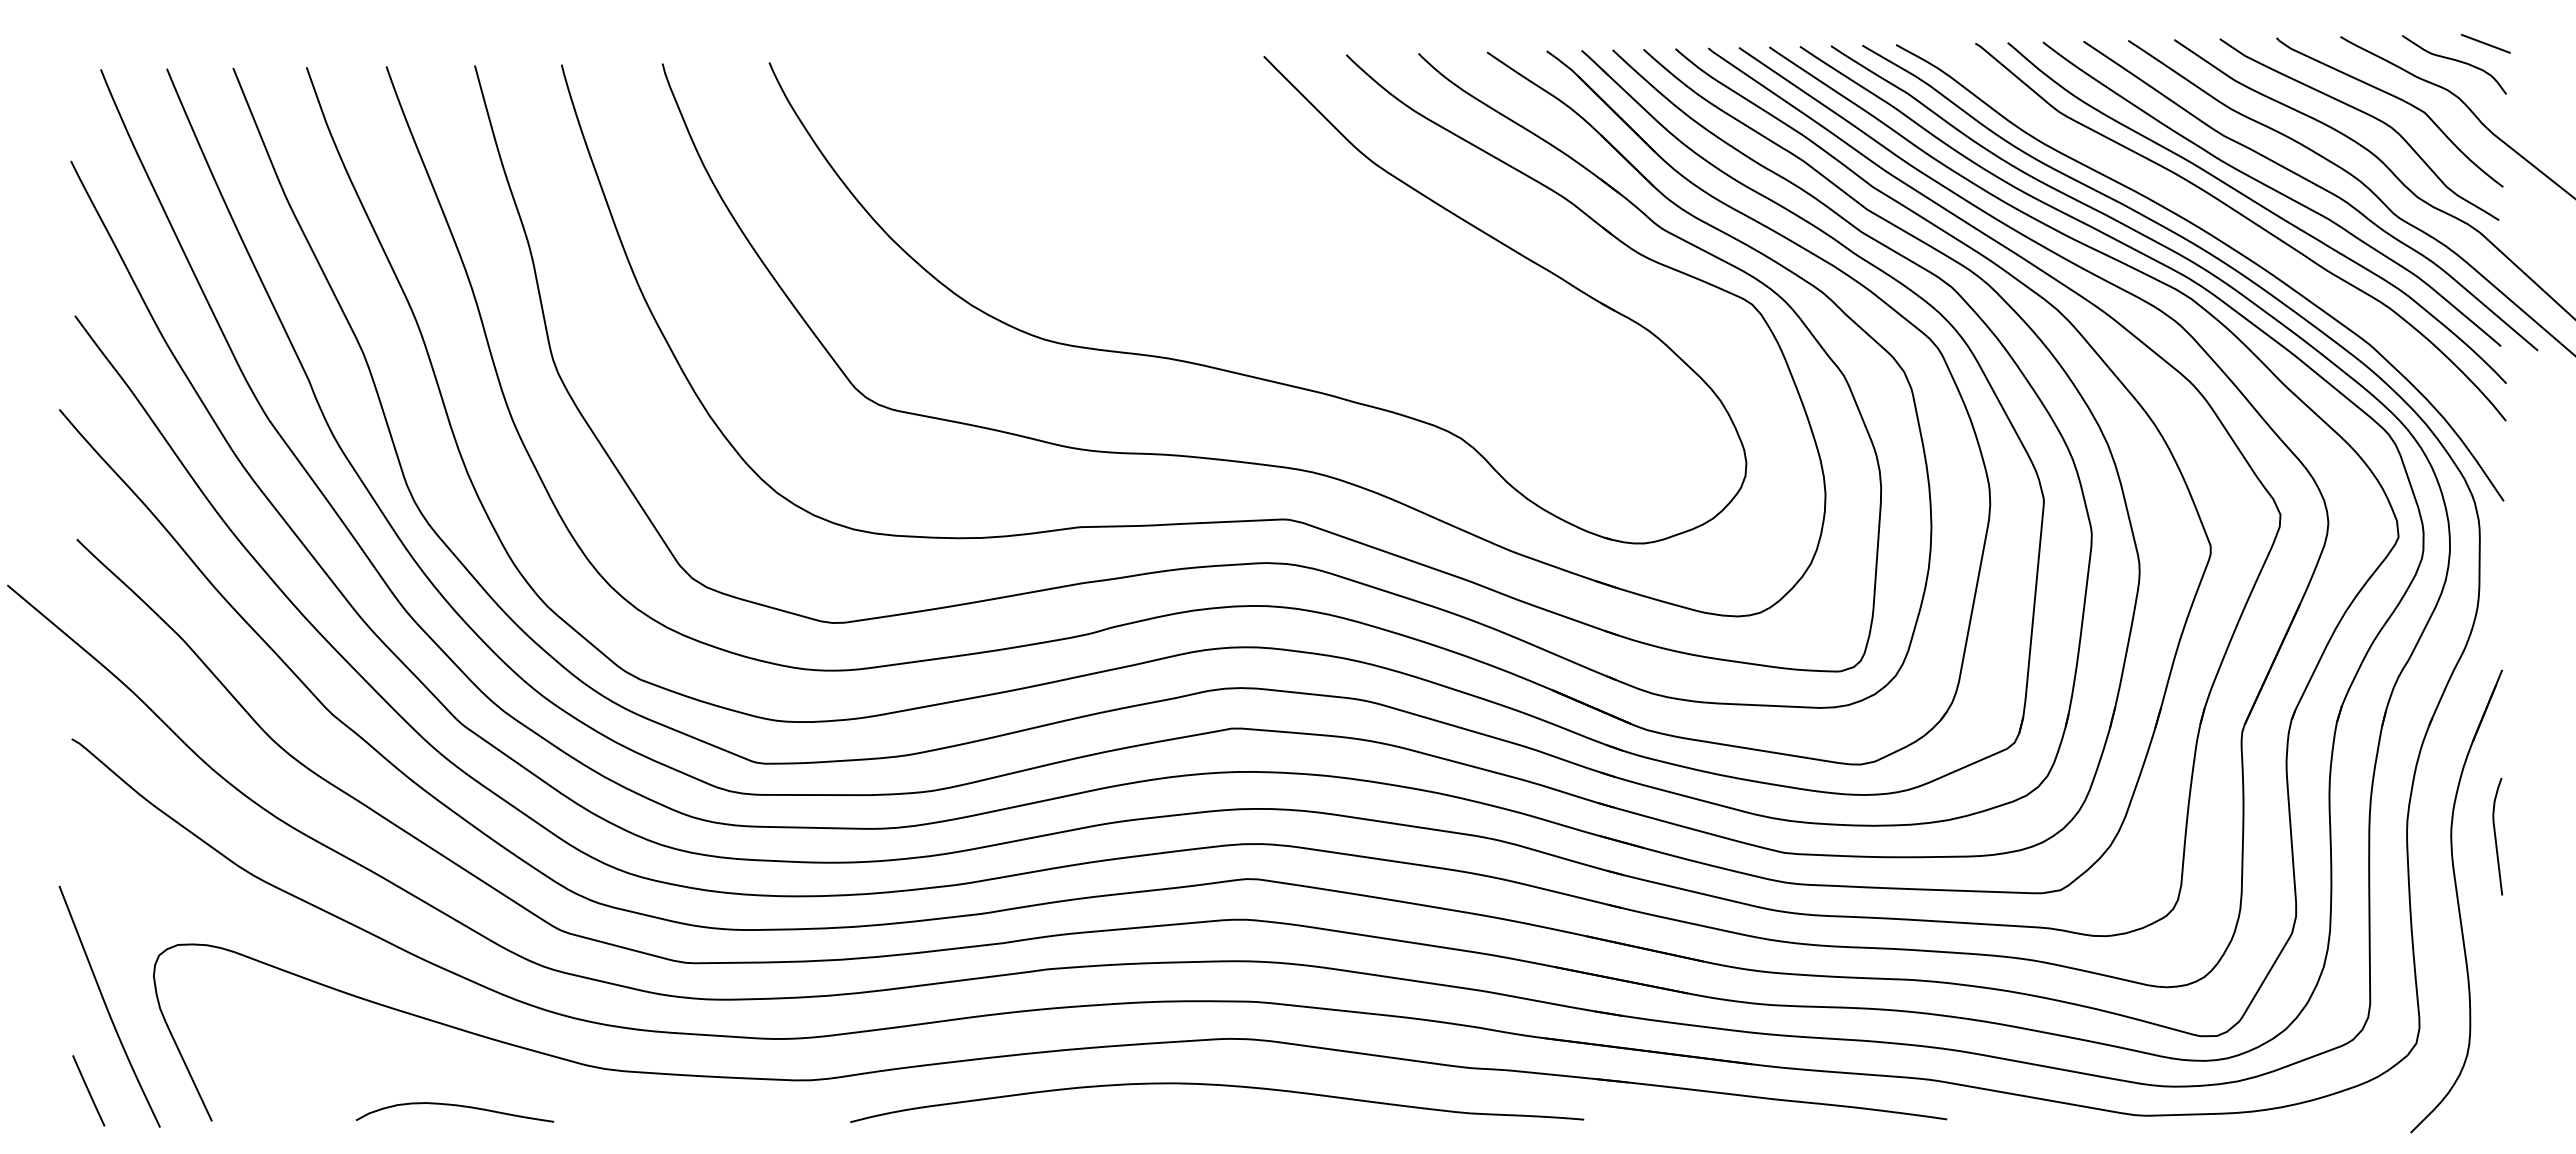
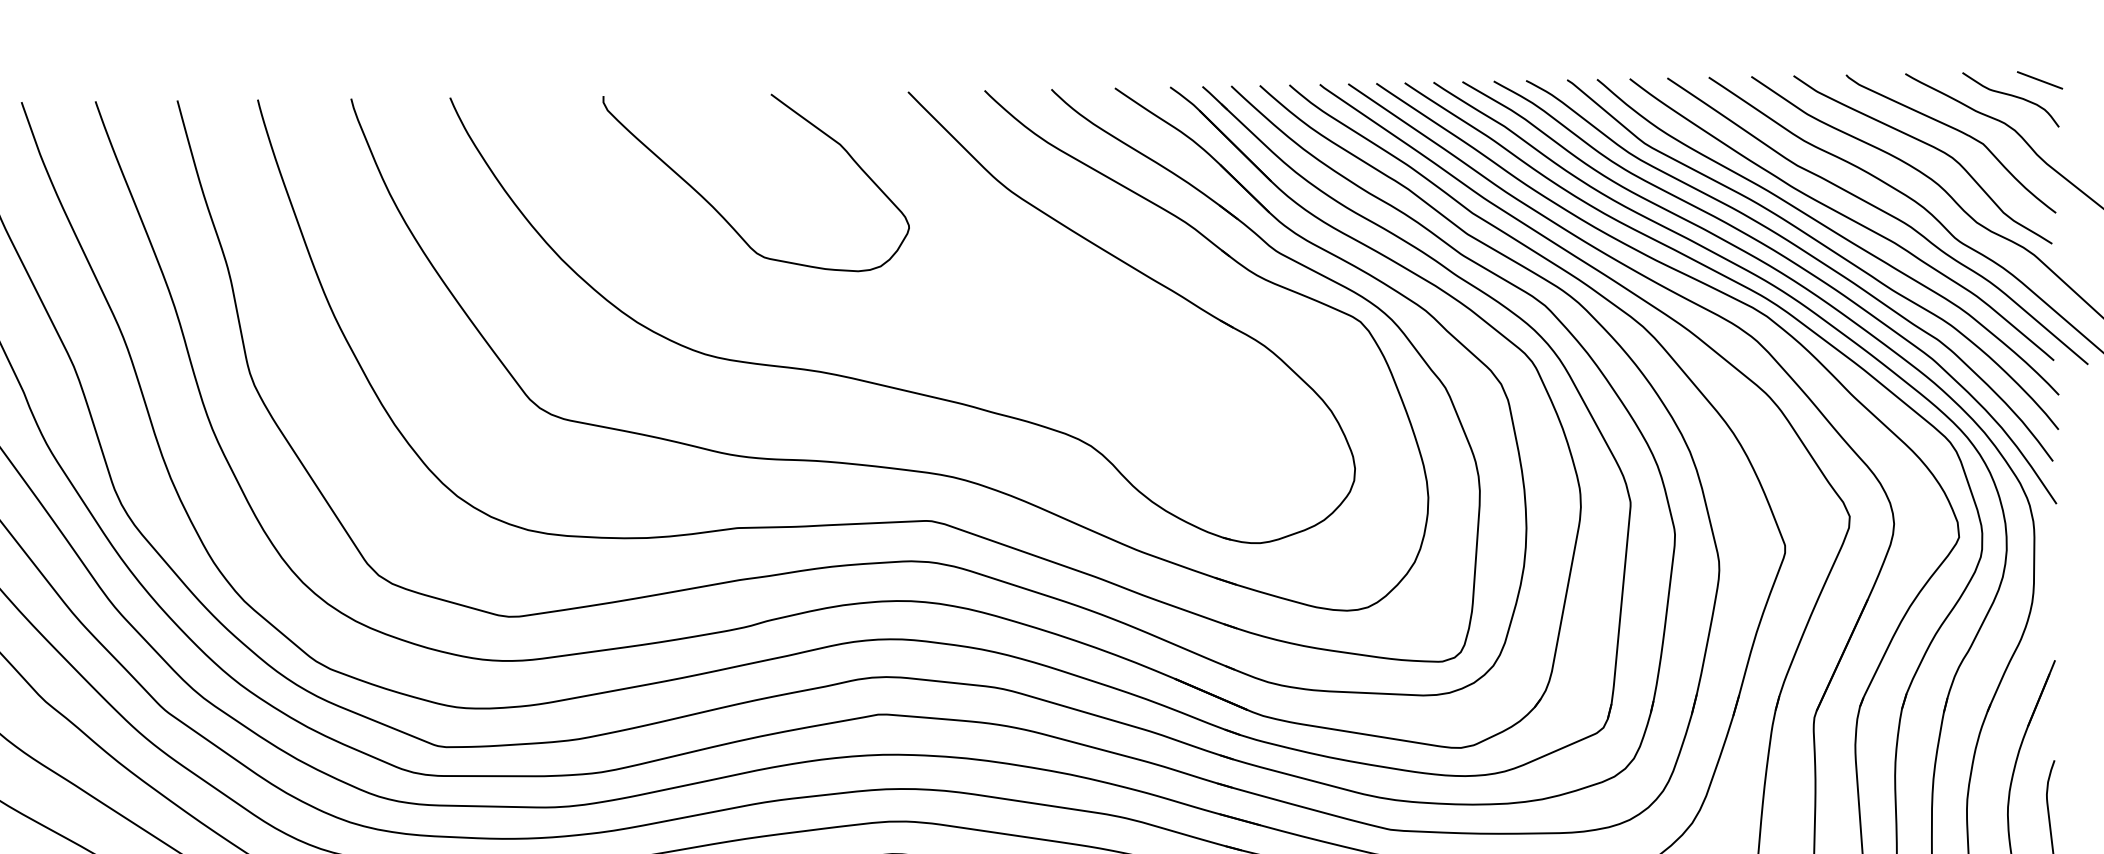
curve: (1063, 189) -> (722, 215), added
curve: (2229, 228) -> (1802, 251), added

